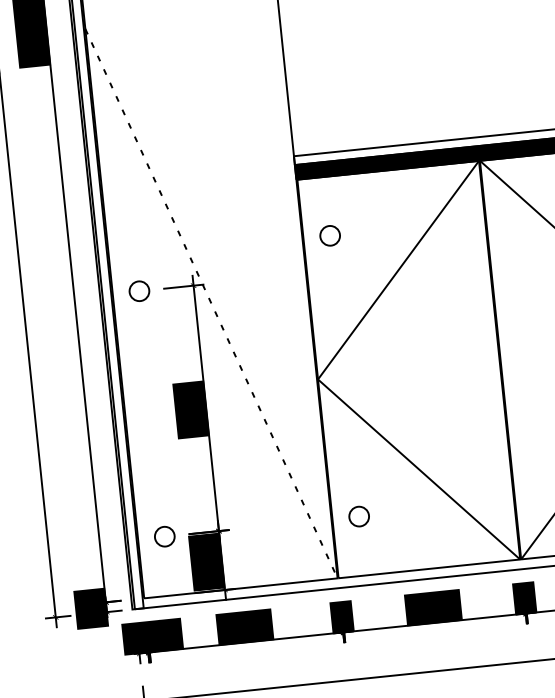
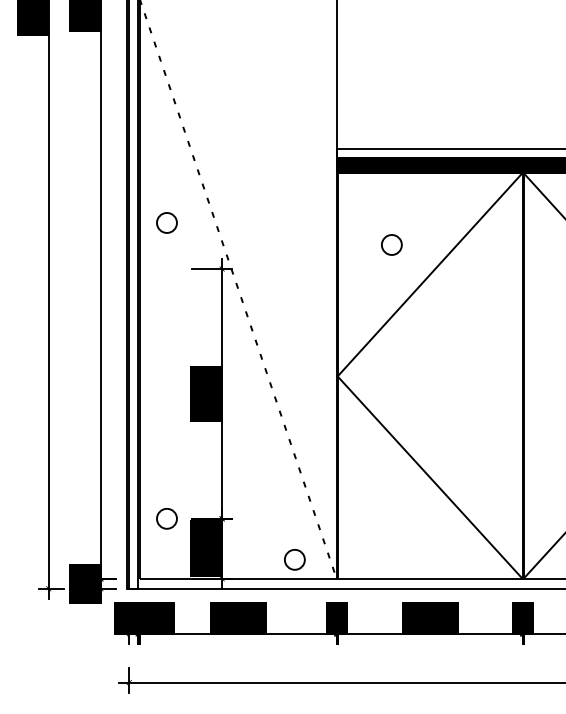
circle: (329, 235) -> (391, 244), moved
circle: (138, 290) -> (166, 222), moved
circle: (358, 516) -> (294, 559), moved

